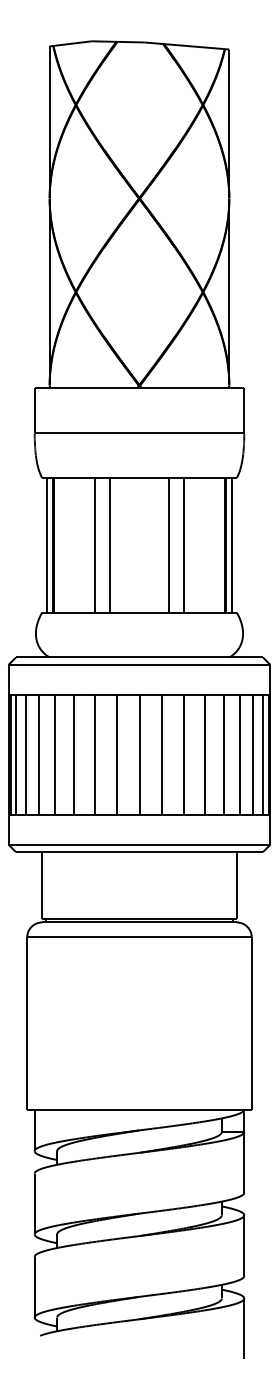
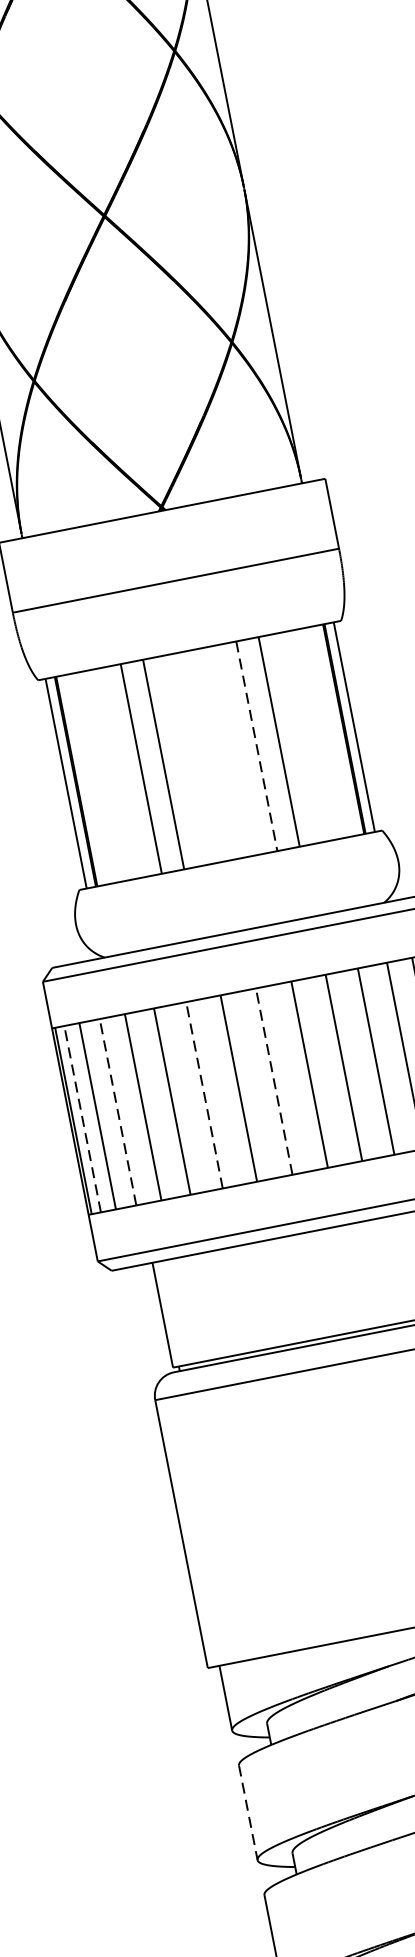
line: (169, 545) -> (257, 746), solid -> dashed
line: (16, 754) -> (82, 1118), solid -> dashed
line: (39, 754) -> (118, 1111), solid -> dashed
line: (94, 754) -> (204, 1094), solid -> dashed
line: (139, 754) -> (274, 1081), solid -> dashed
line: (34, 1204) -> (248, 1813), solid -> dashed

